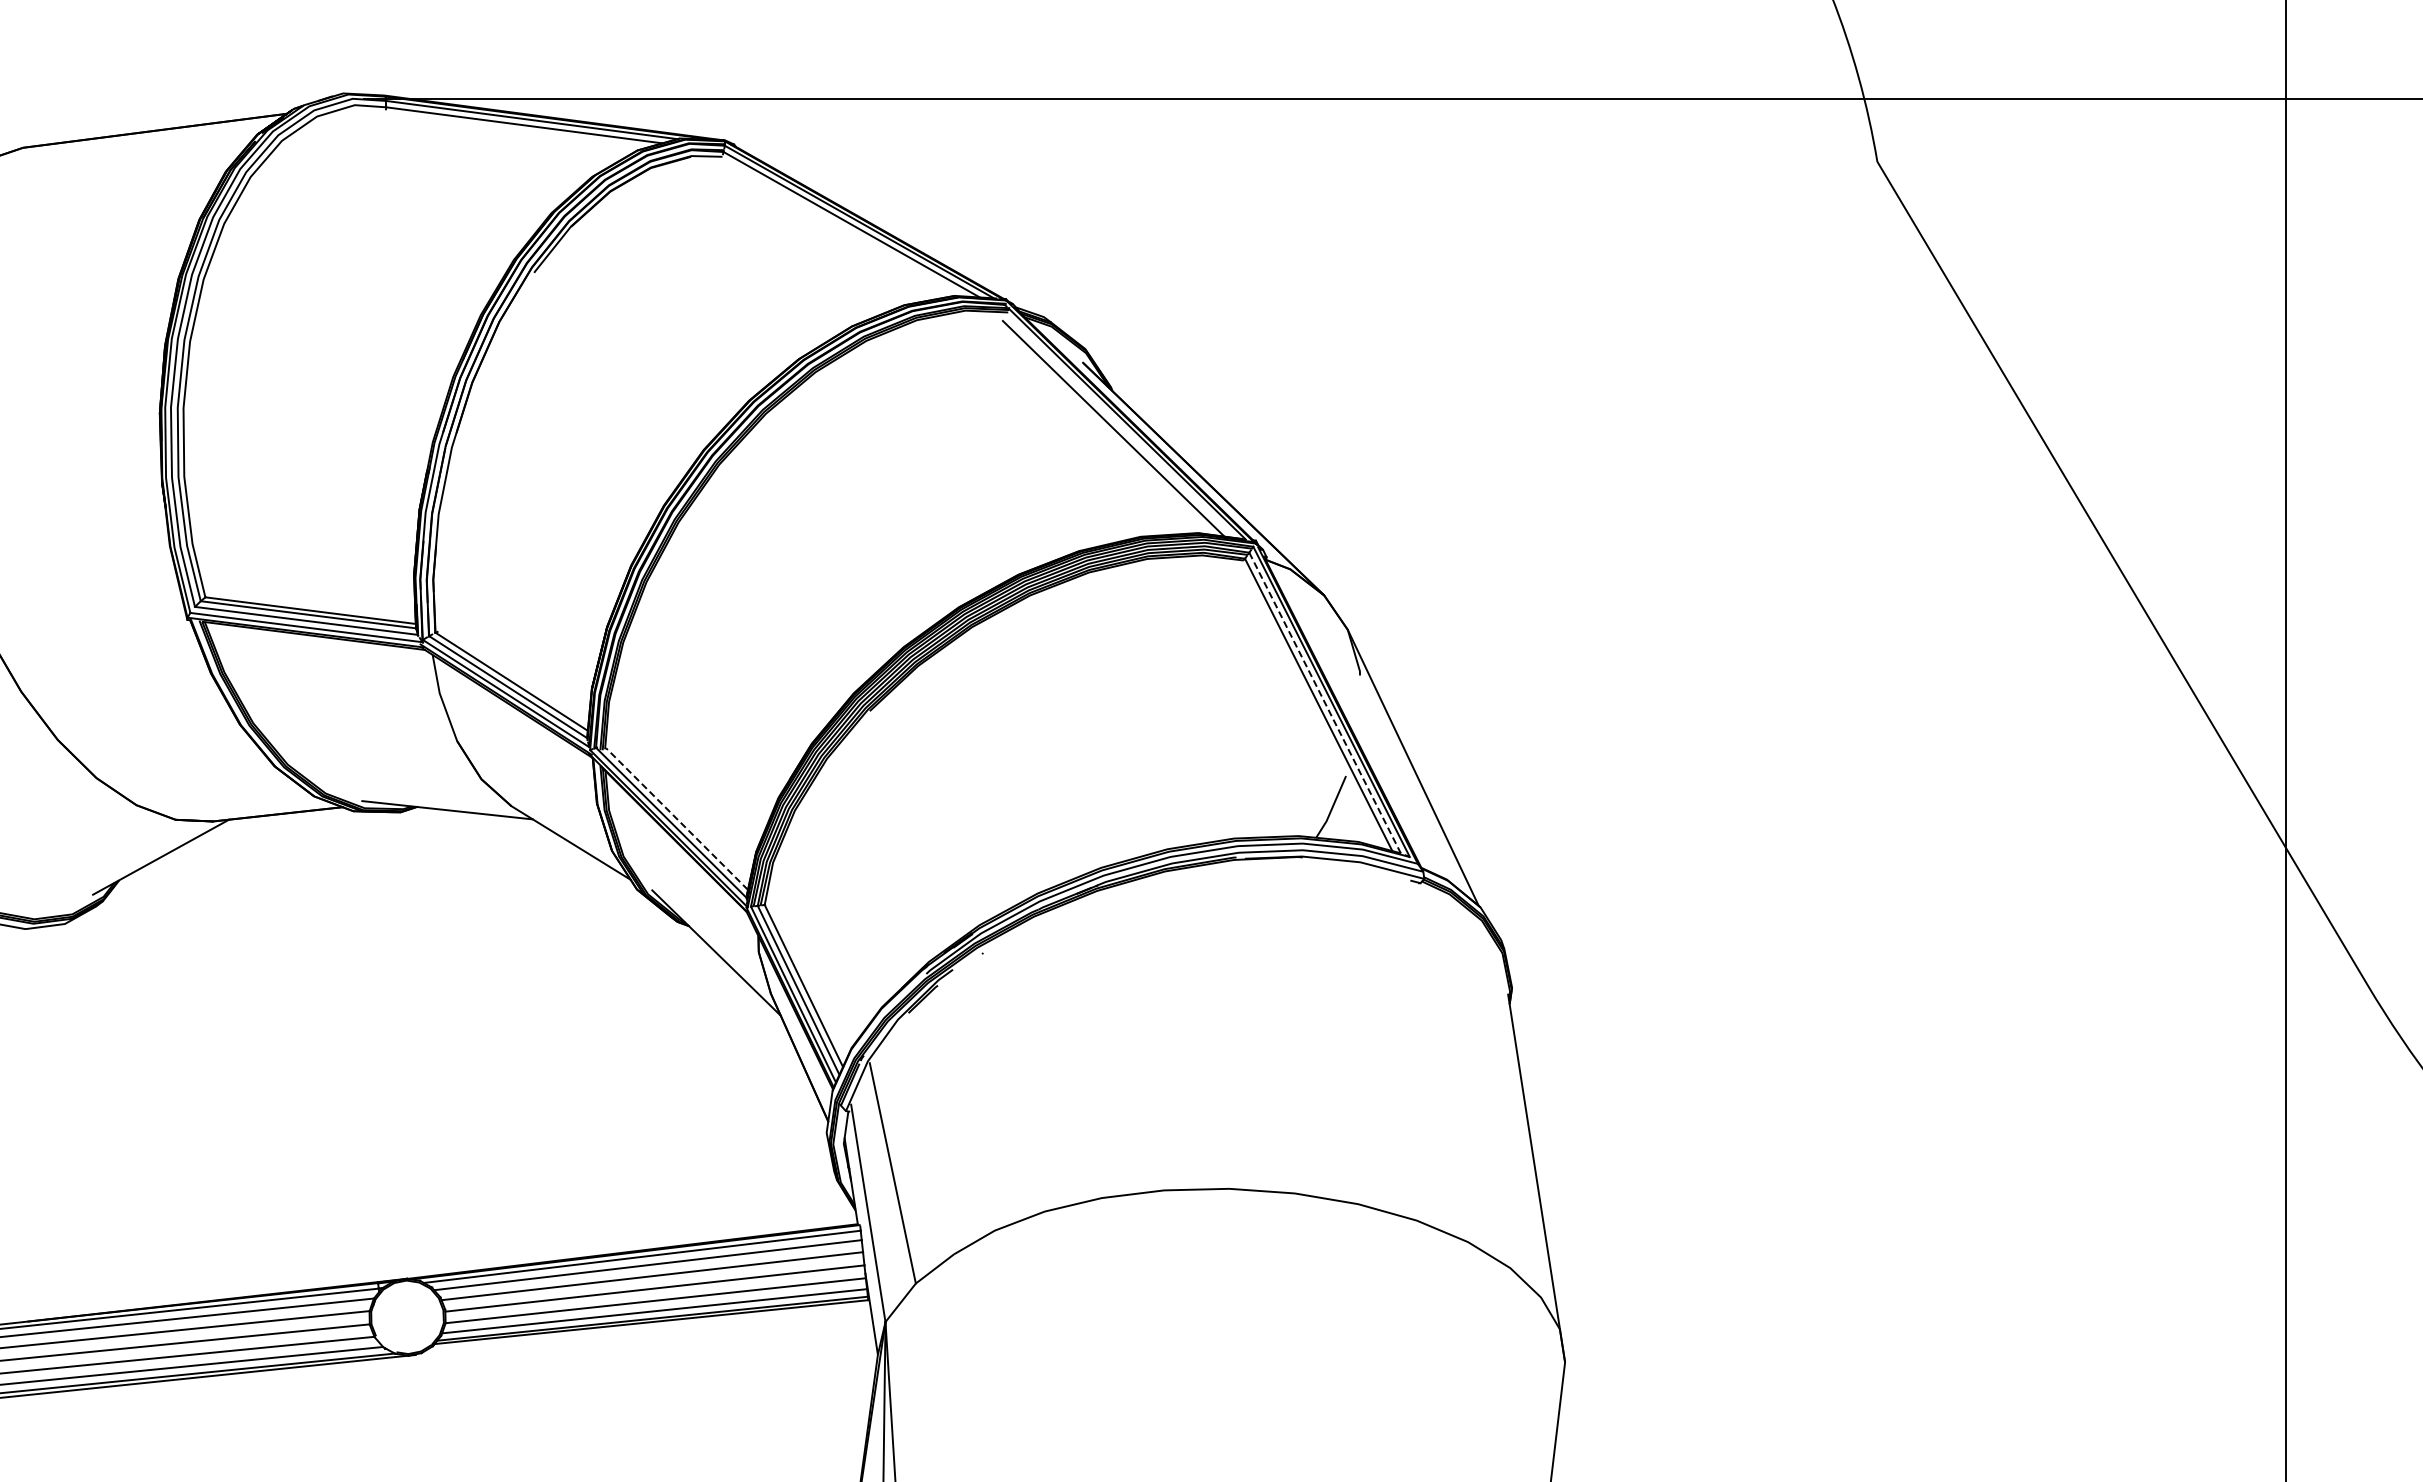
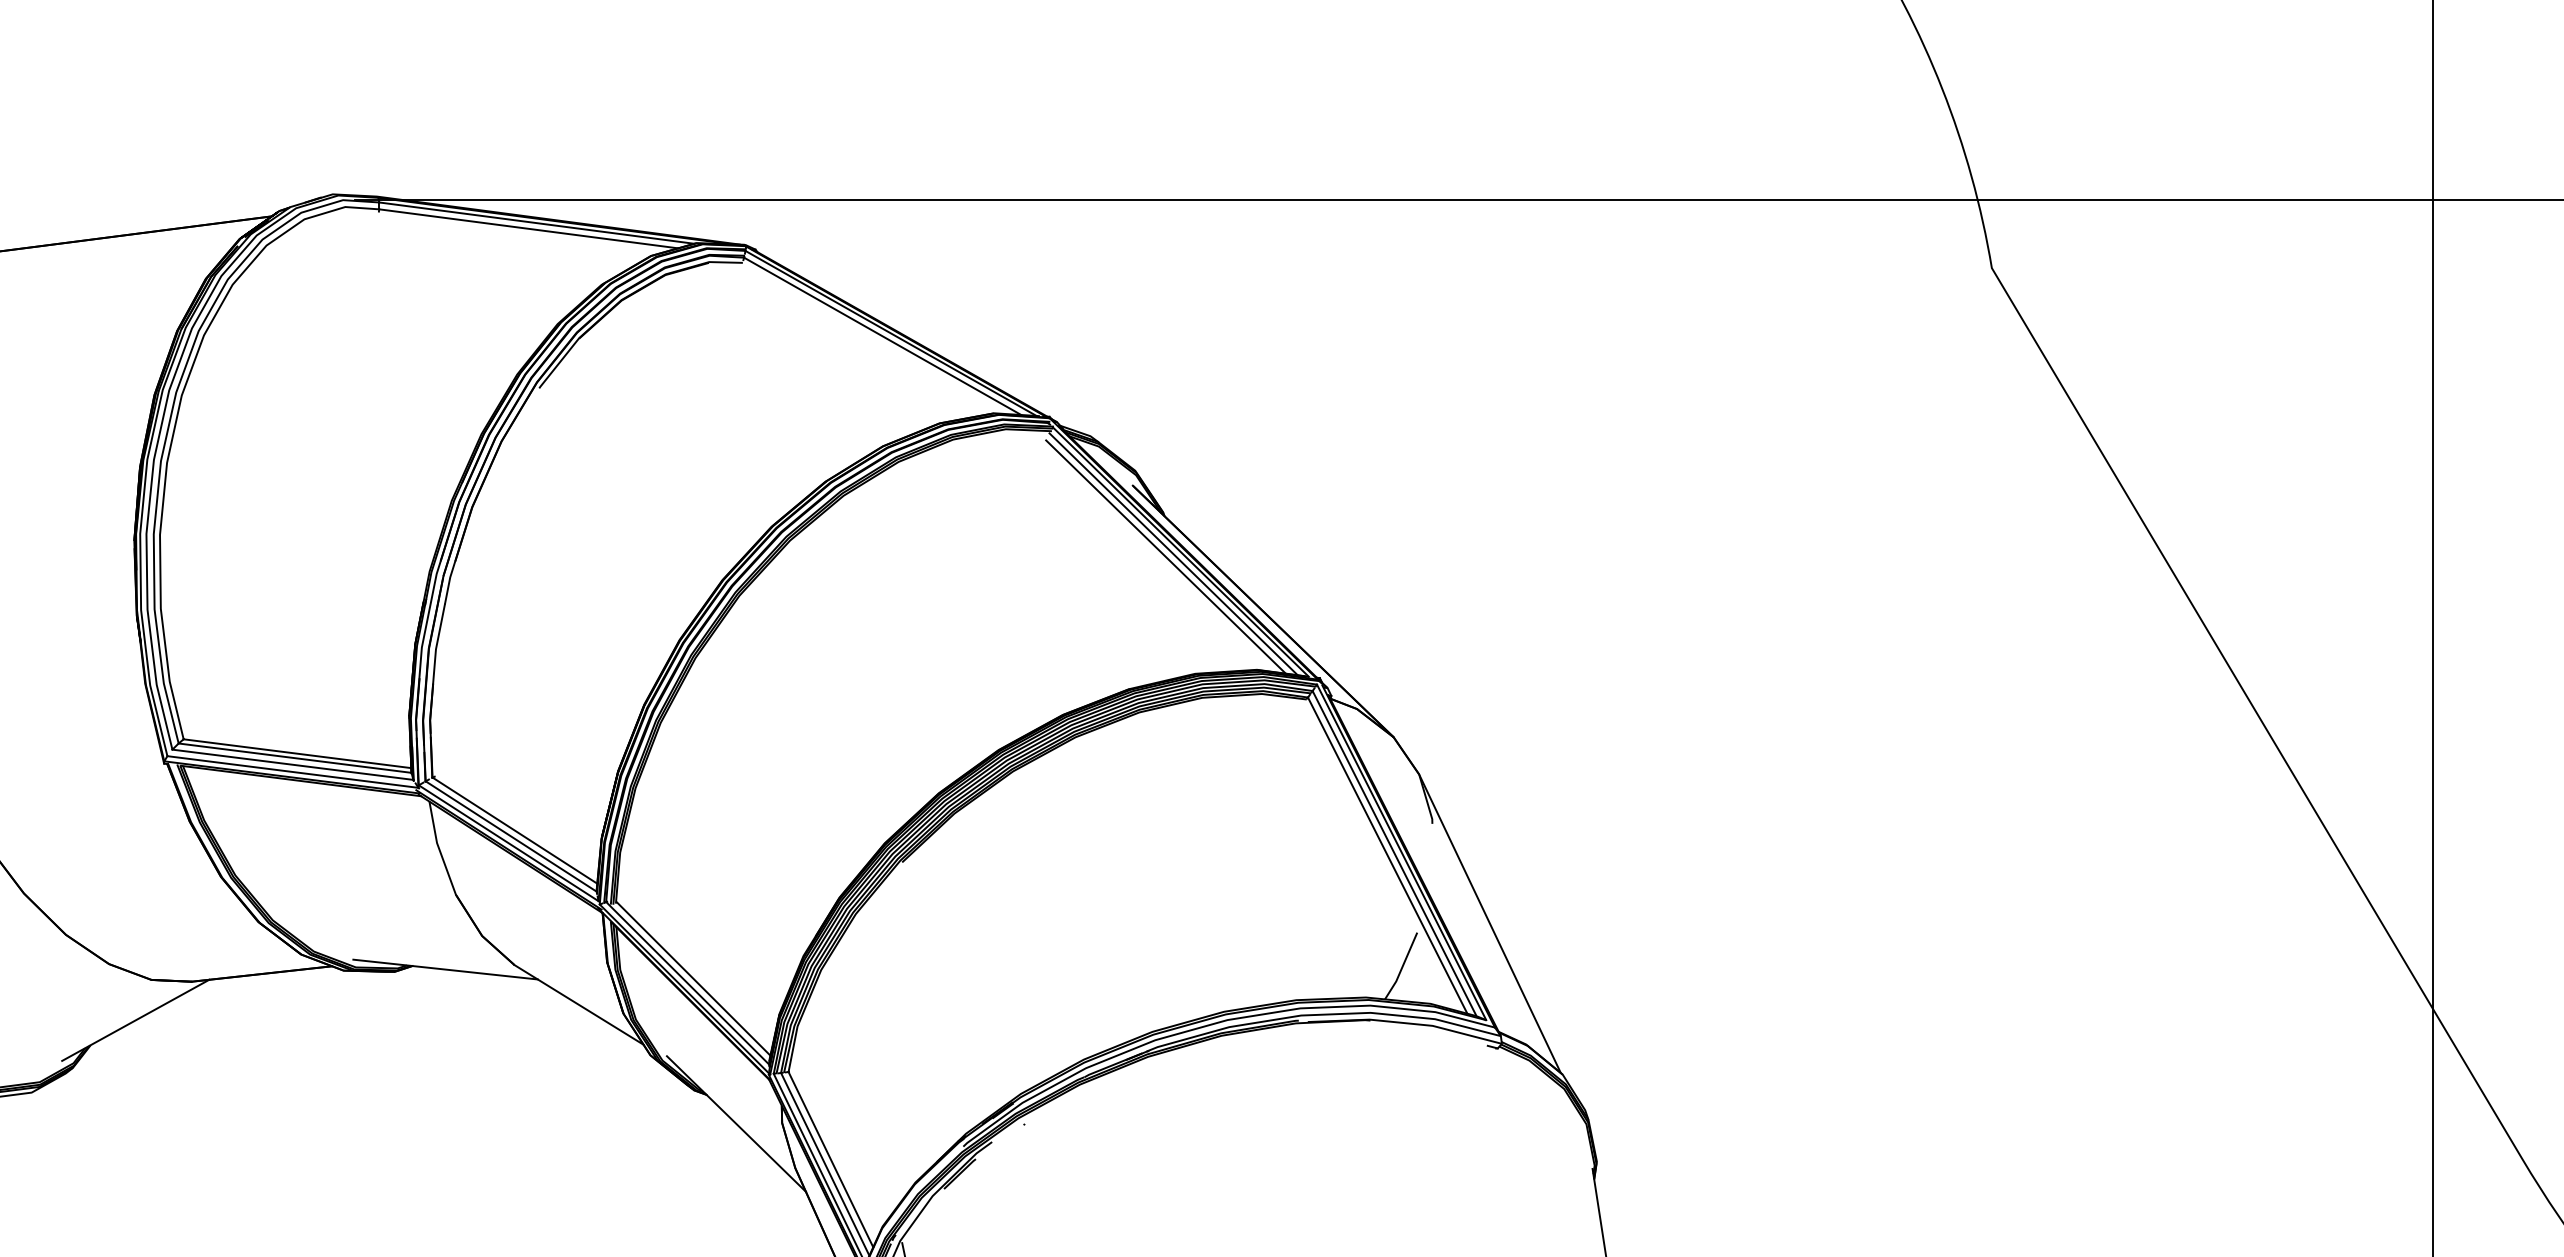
line: (1120, 426) -> (1173, 554), added
line: (1327, 707) -> (1397, 858), dashed -> solid
line: (676, 818) -> (693, 978), dashed -> solid

